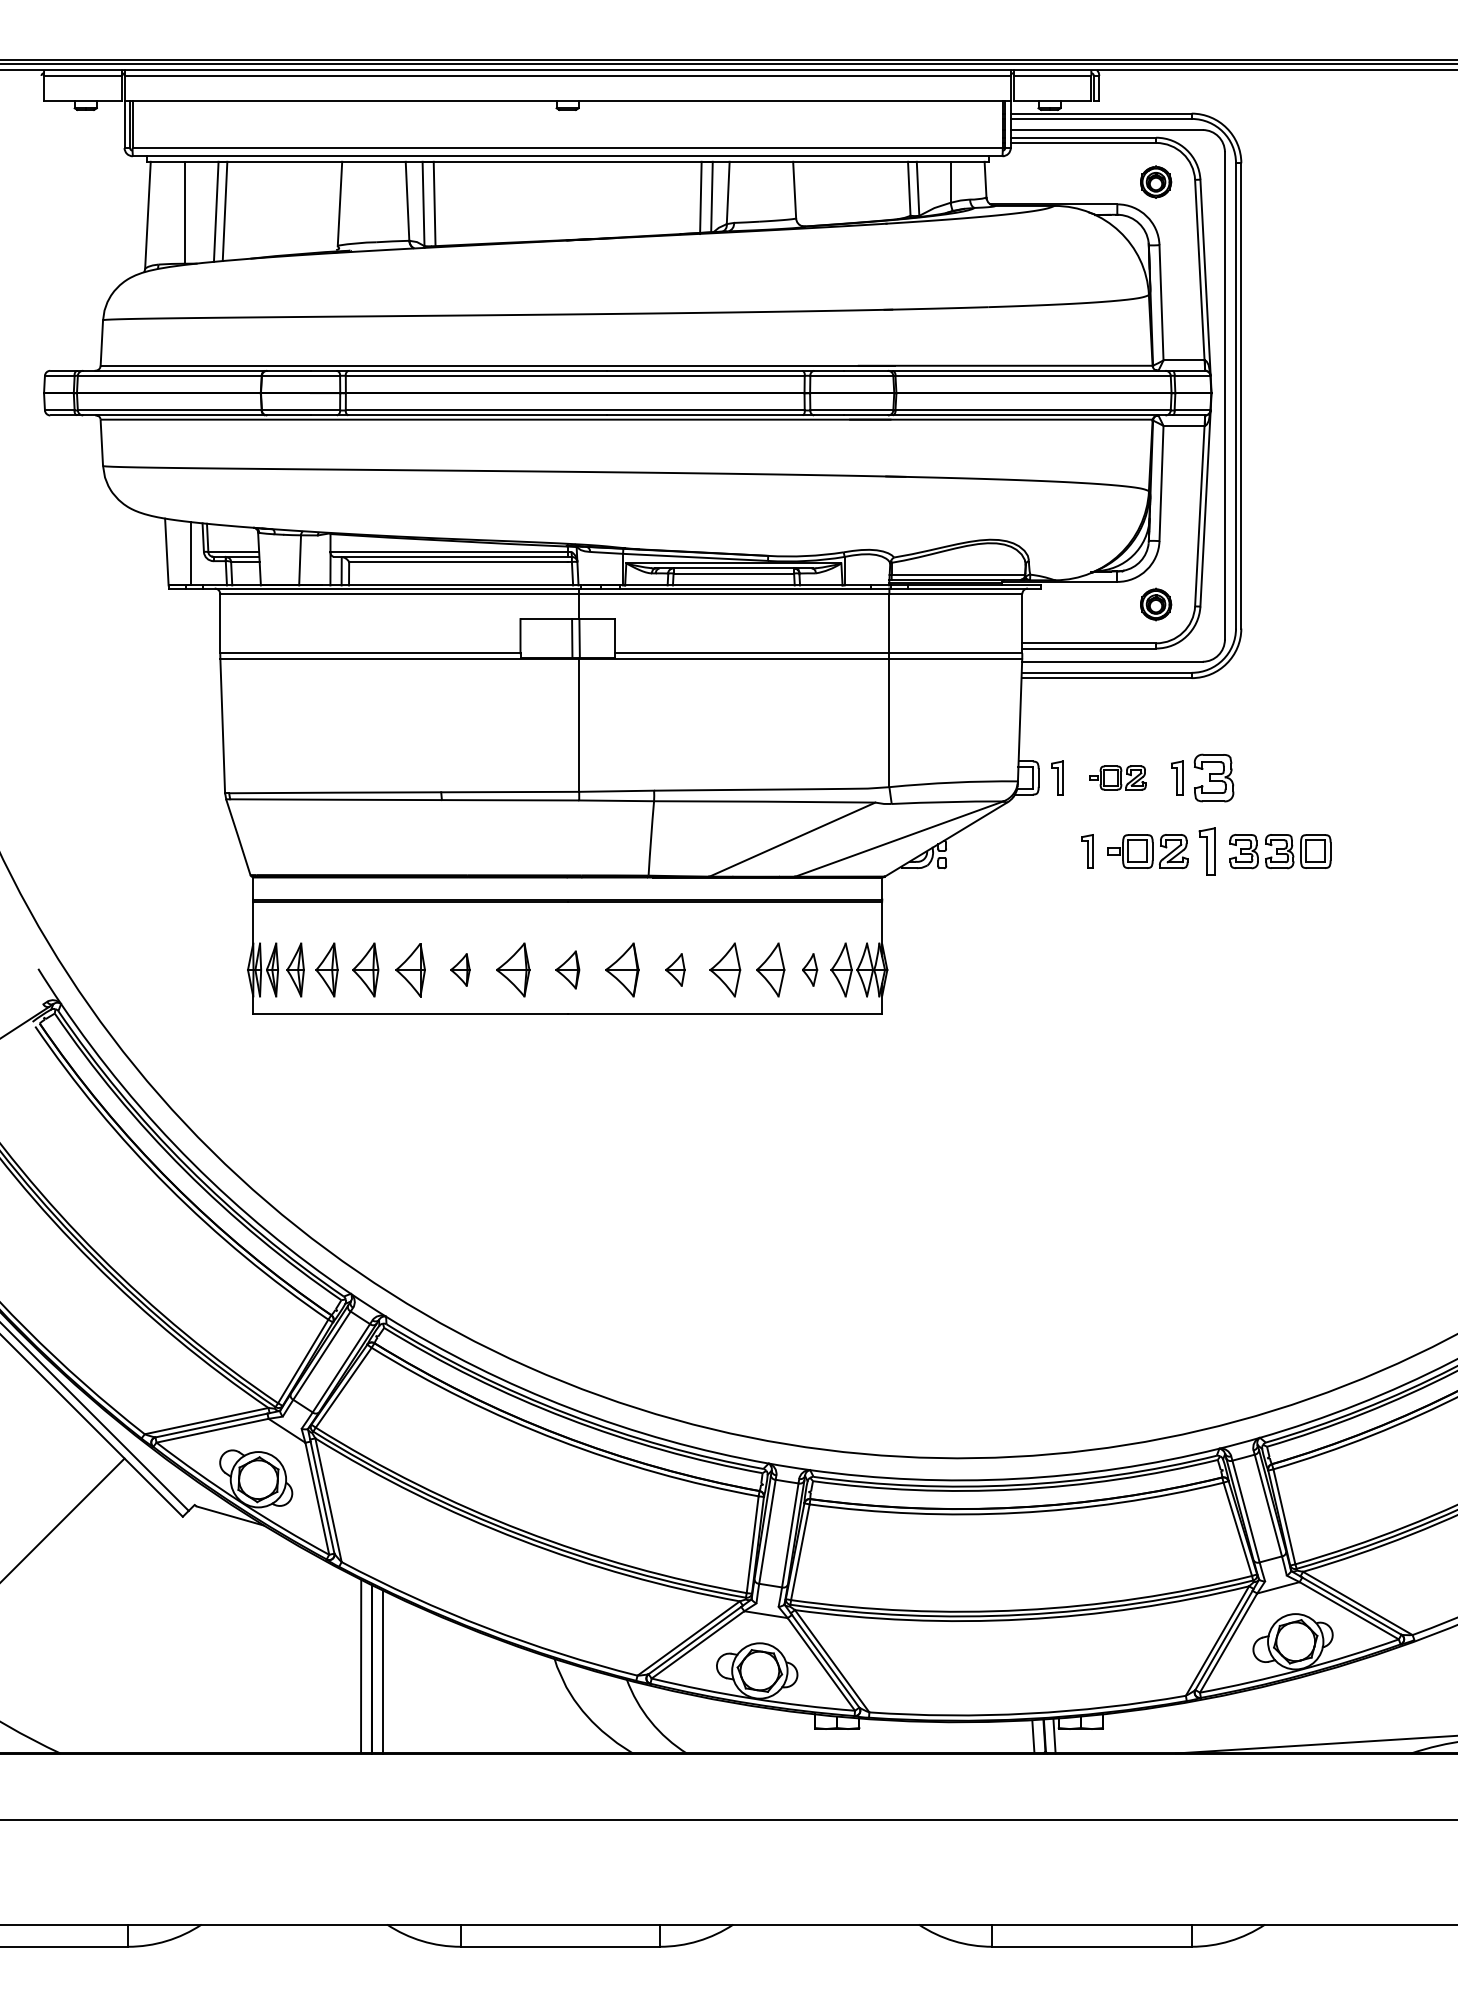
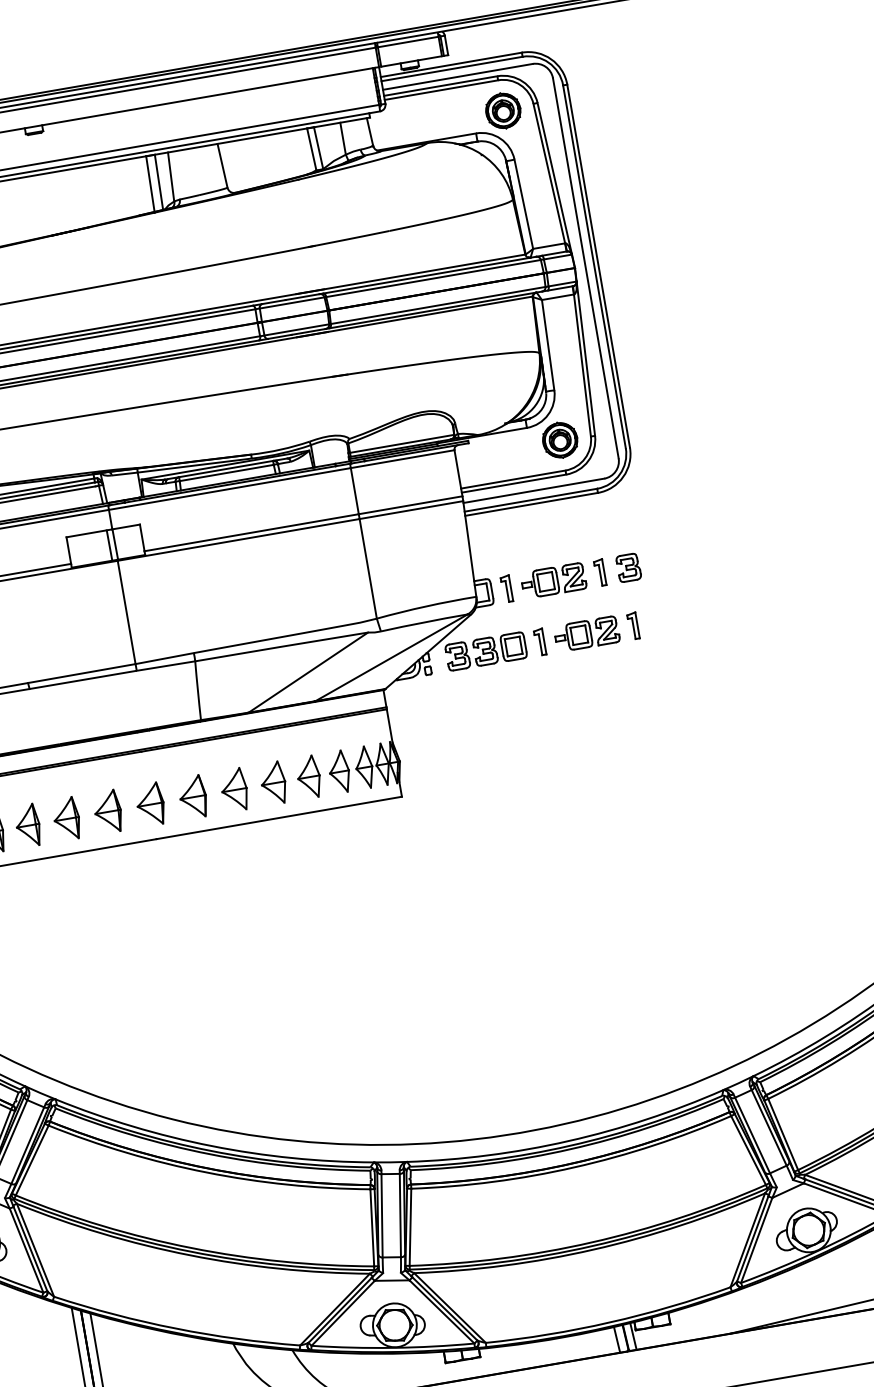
part: (1155, 181) -> (502, 110), size x1.43
part: (1155, 604) -> (559, 440), size x1.43
part: (1117, 777) -> (553, 580), size x1.43
part: (1213, 777) -> (628, 567), size x0.71
part: (1207, 851) -> (633, 625), size x0.71
part: (1280, 851) -> (486, 651), moved
part: (460, 969) -> (66, 818), size x1.67
part: (567, 969) -> (150, 804), size x1.43
part: (675, 969) -> (234, 789), size x1.67
part: (809, 969) -> (339, 771), size x1.67

